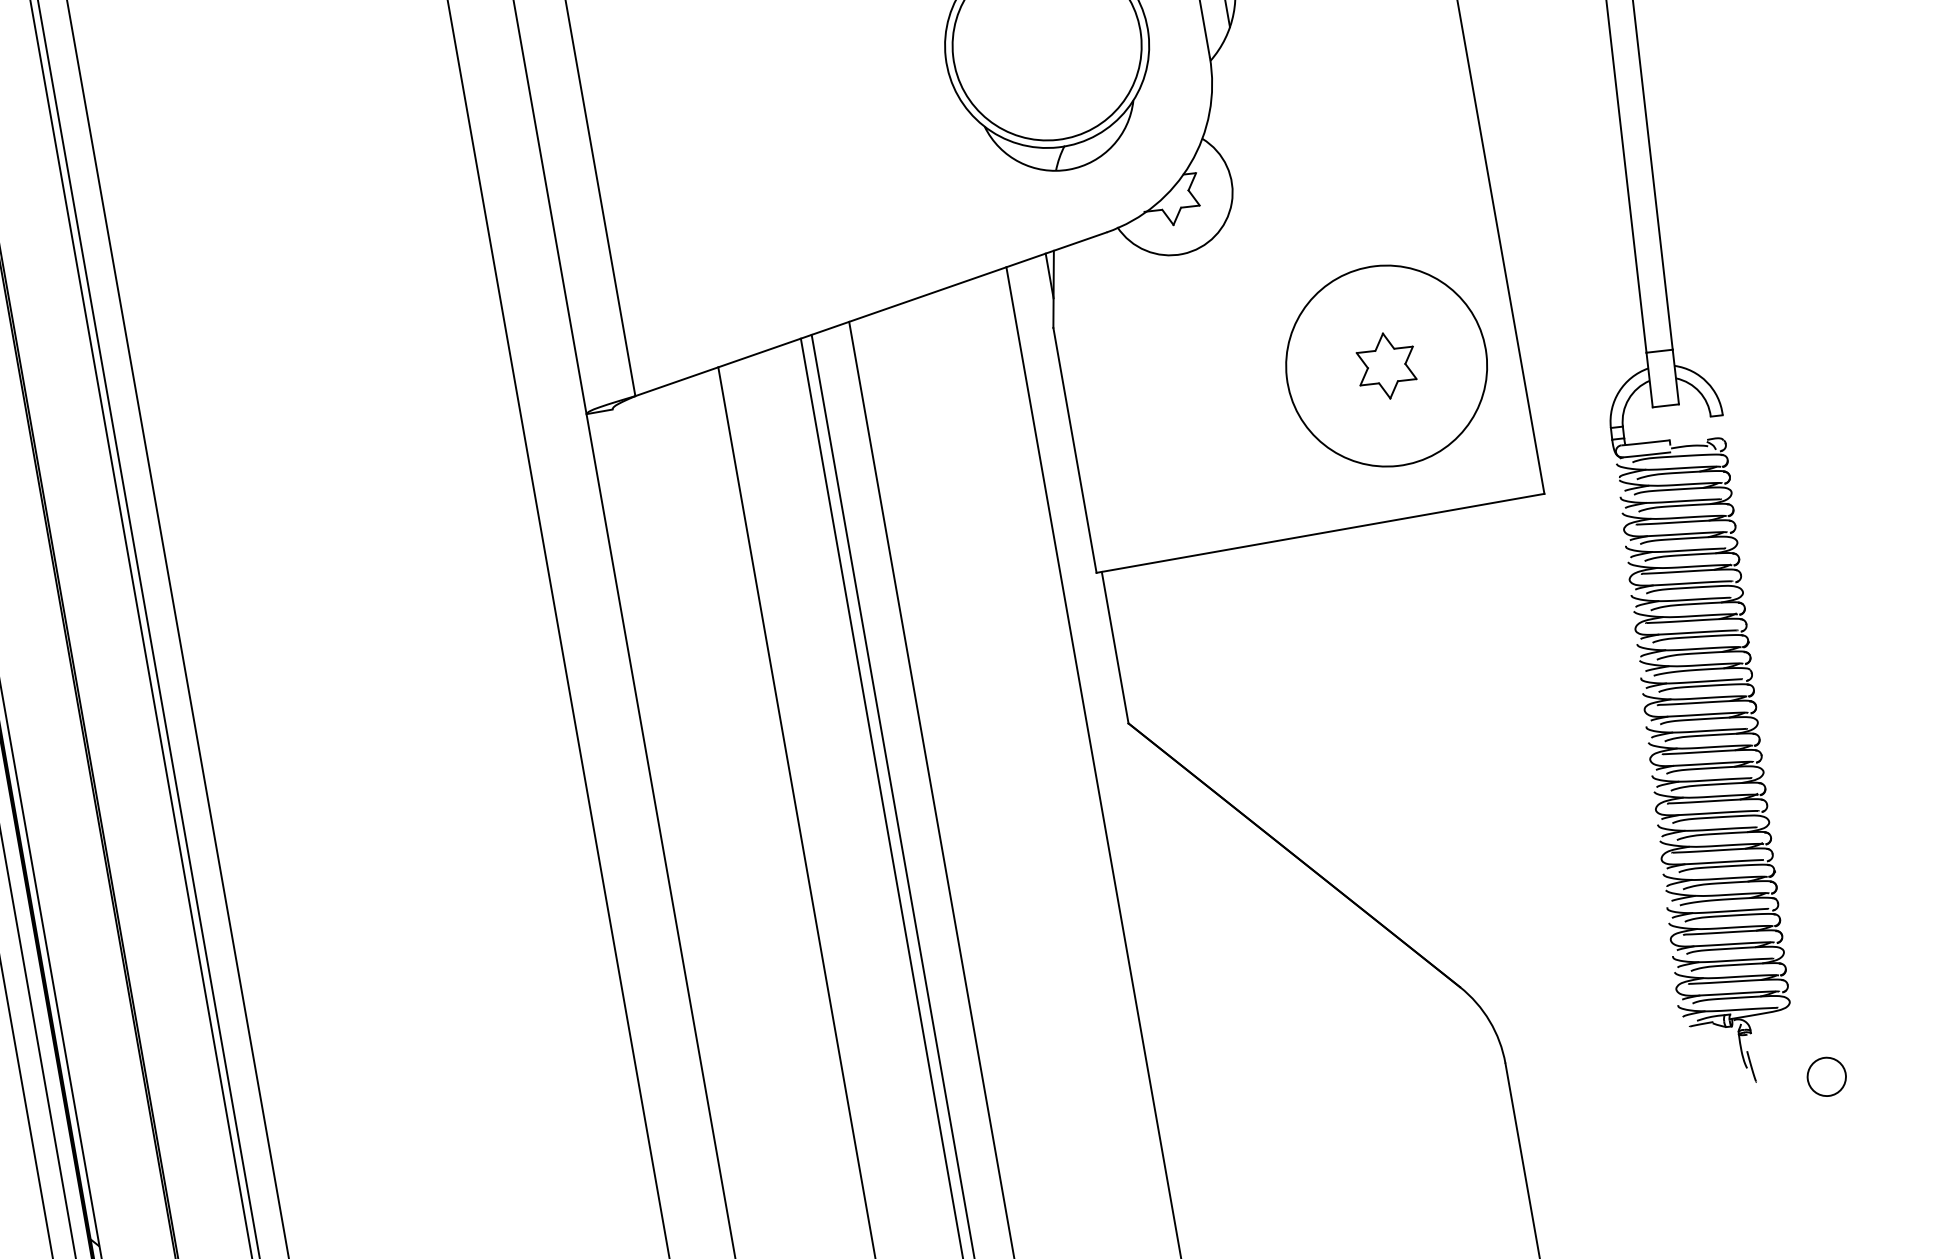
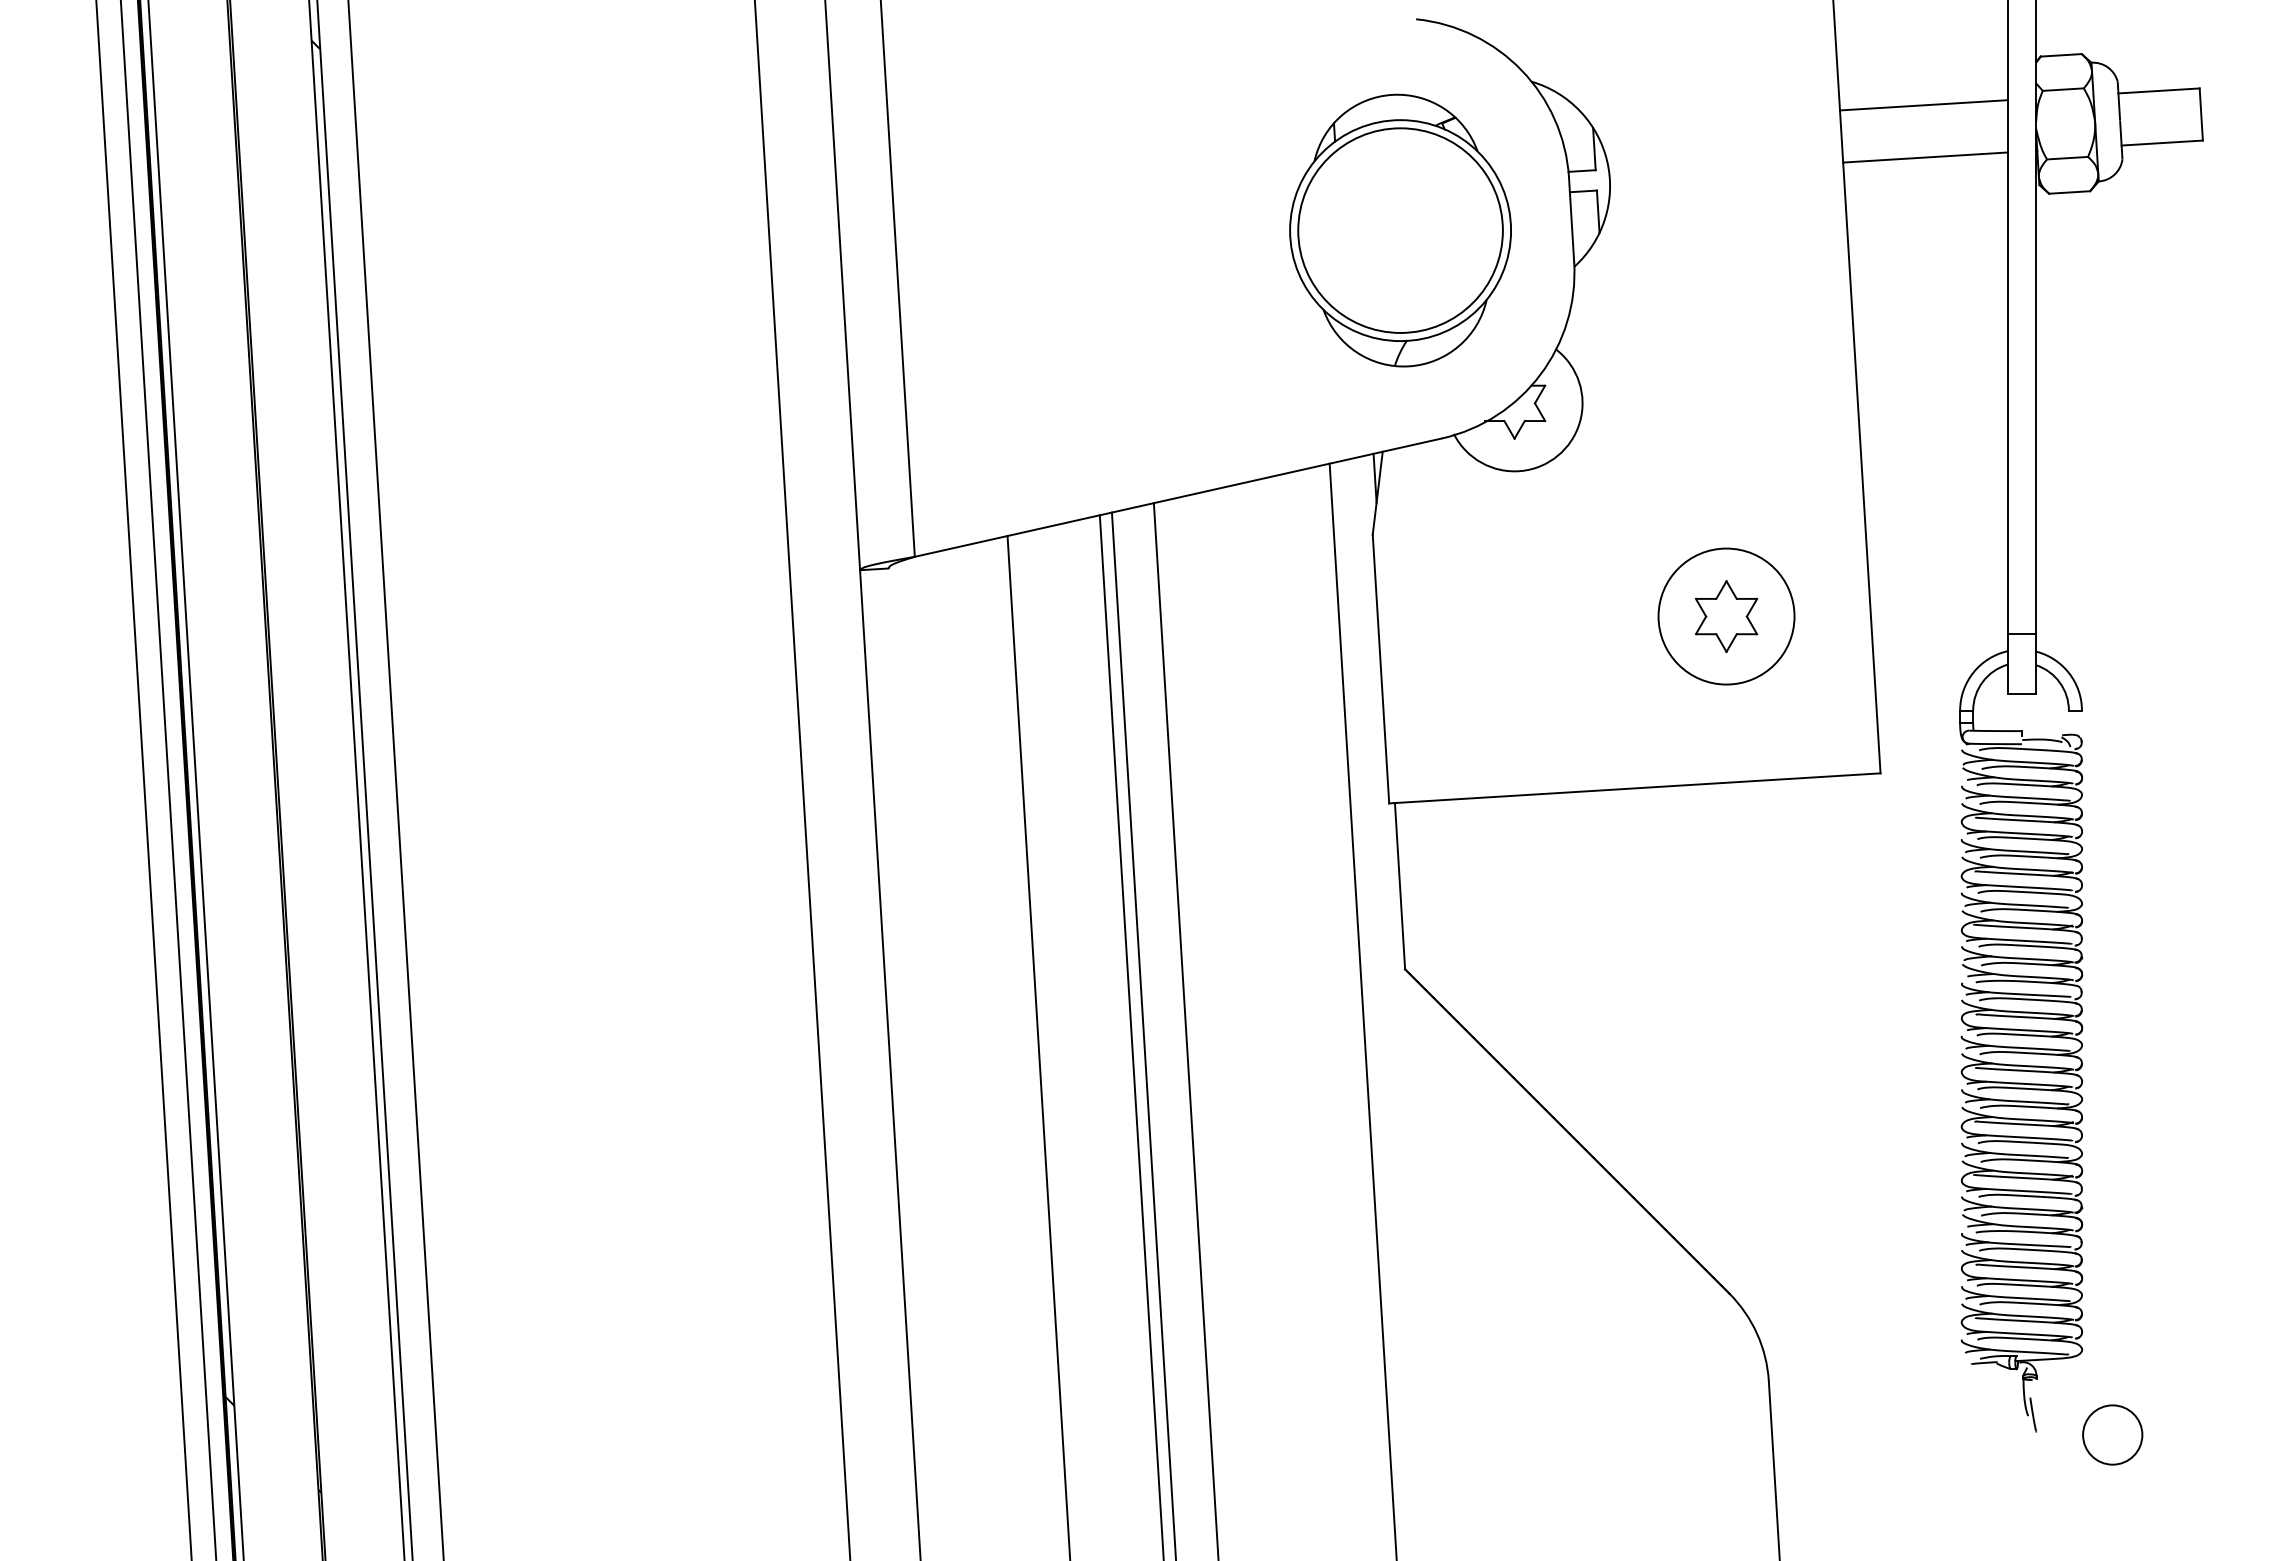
circle: (1386, 366) -> (1726, 616), size x0.62
circle: (1826, 1076) -> (2112, 1434), size x1.43

